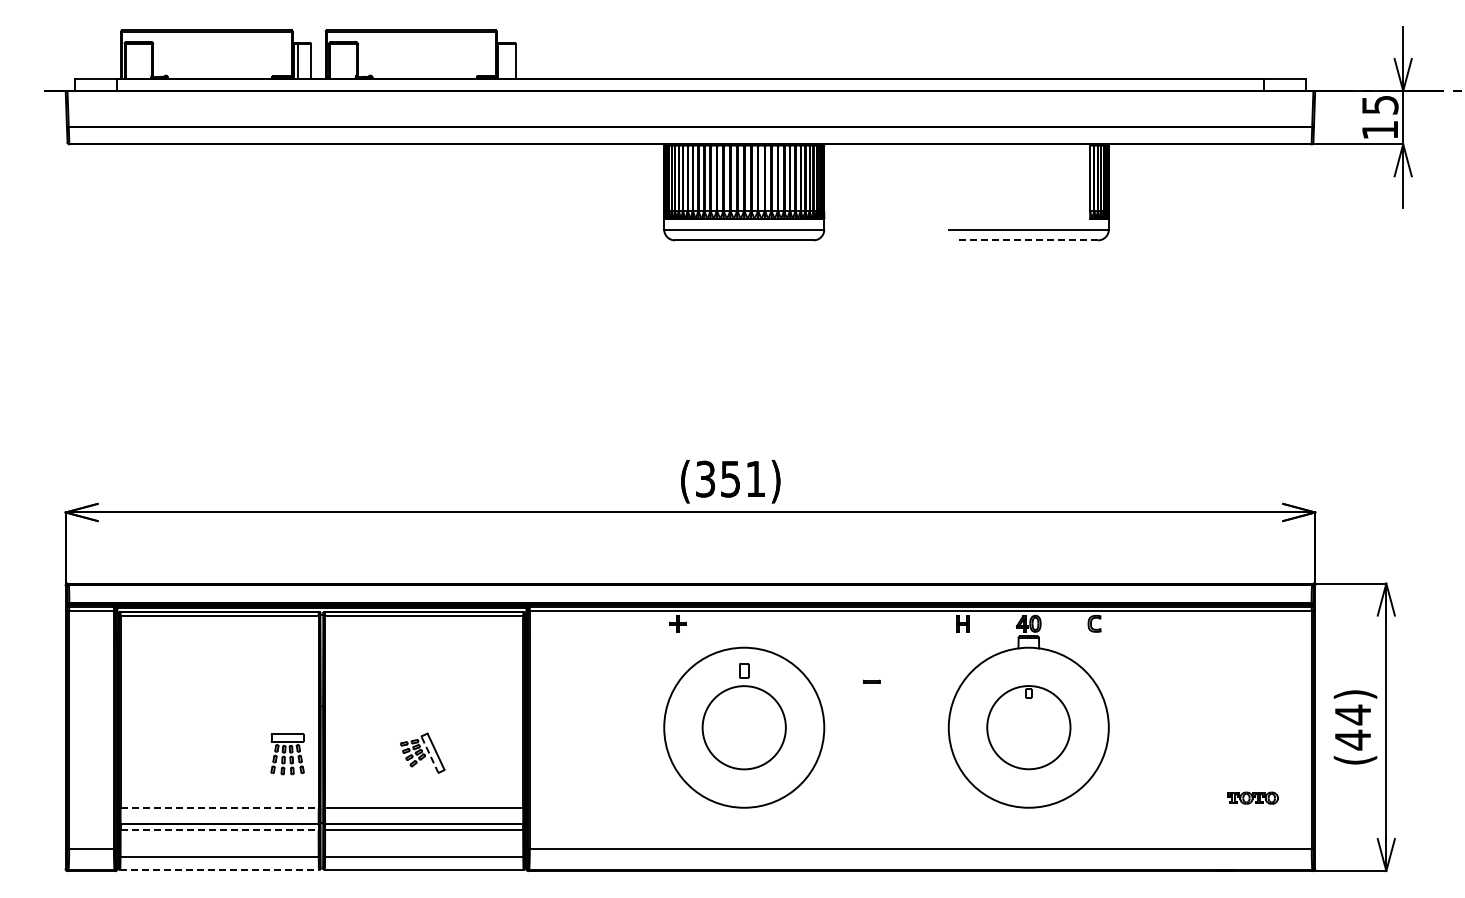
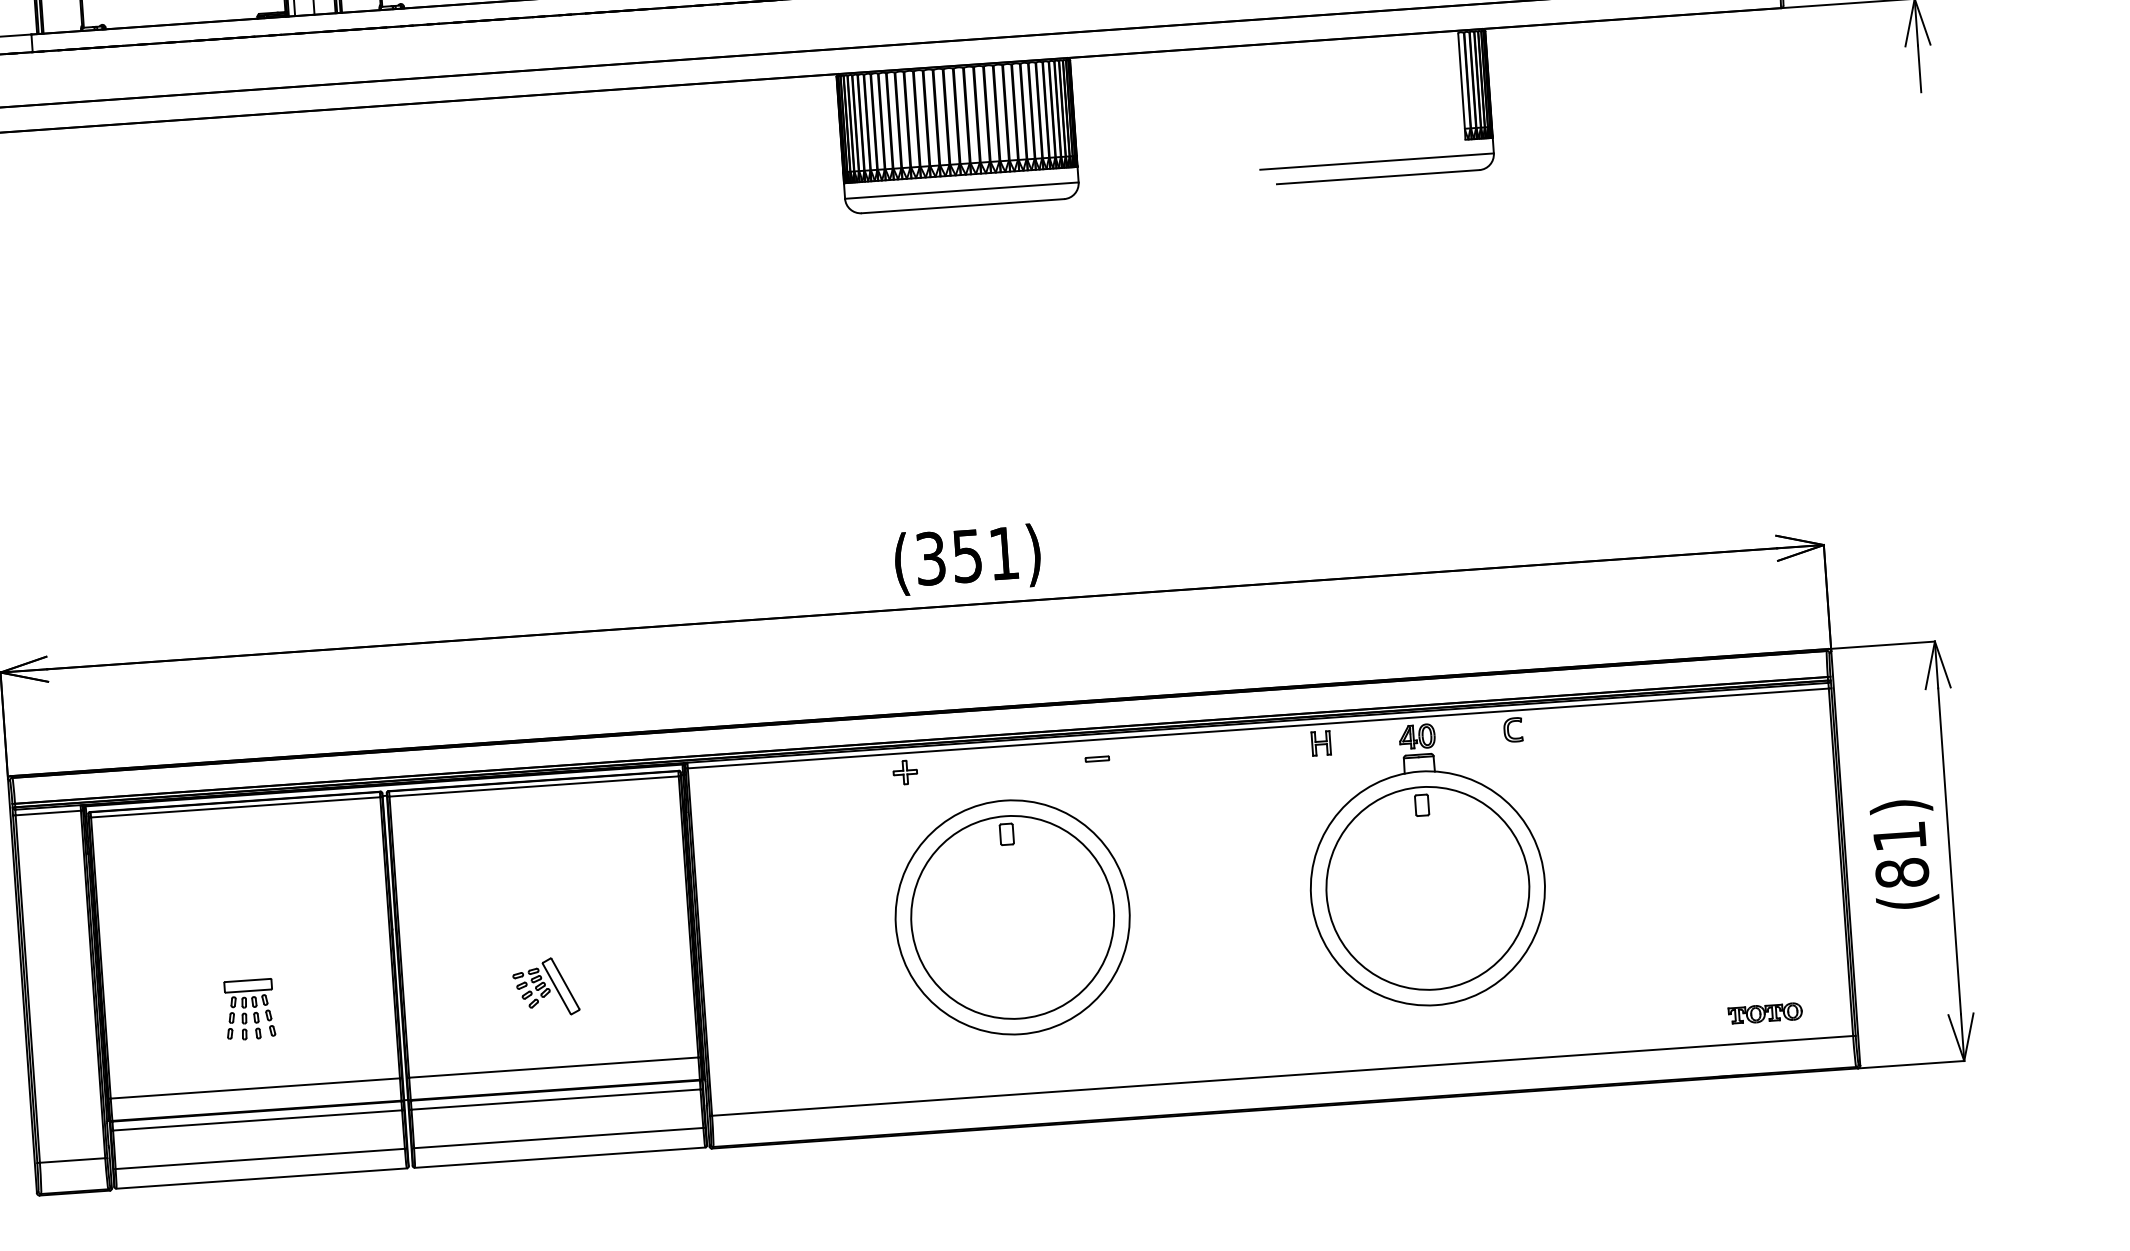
line: (1028, 240) -> (1377, 177), dashed -> solid
part: (871, 681) -> (1097, 758), moved
circle: (743, 727) -> (1011, 917), size x1.67
part: (1028, 727) -> (1427, 888), size x1.67
text: (1352, 727) -> (1900, 854), (44) -> (81)
part: (287, 754) -> (249, 1009), moved
line: (429, 754) -> (556, 988), dashed -> solid
part: (1252, 797) -> (1764, 1012), moved
line: (220, 808) -> (256, 1088), dashed -> solid
line: (220, 830) -> (258, 1120), dashed -> solid
line: (220, 870) -> (262, 1179), dashed -> solid

